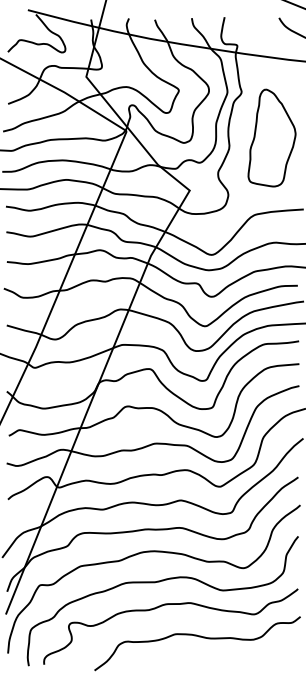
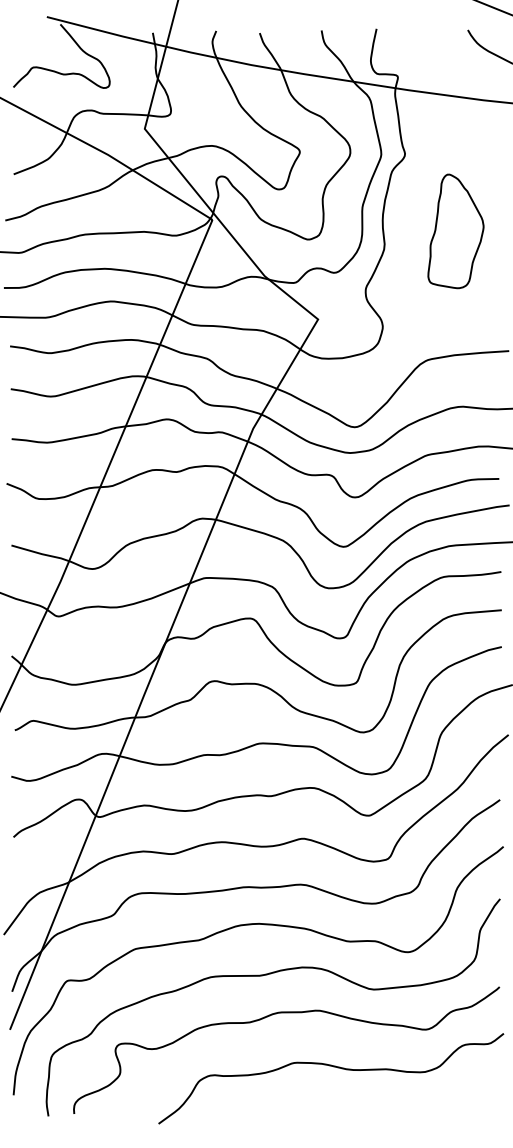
part: (271, 137) -> (455, 230), size x0.7

